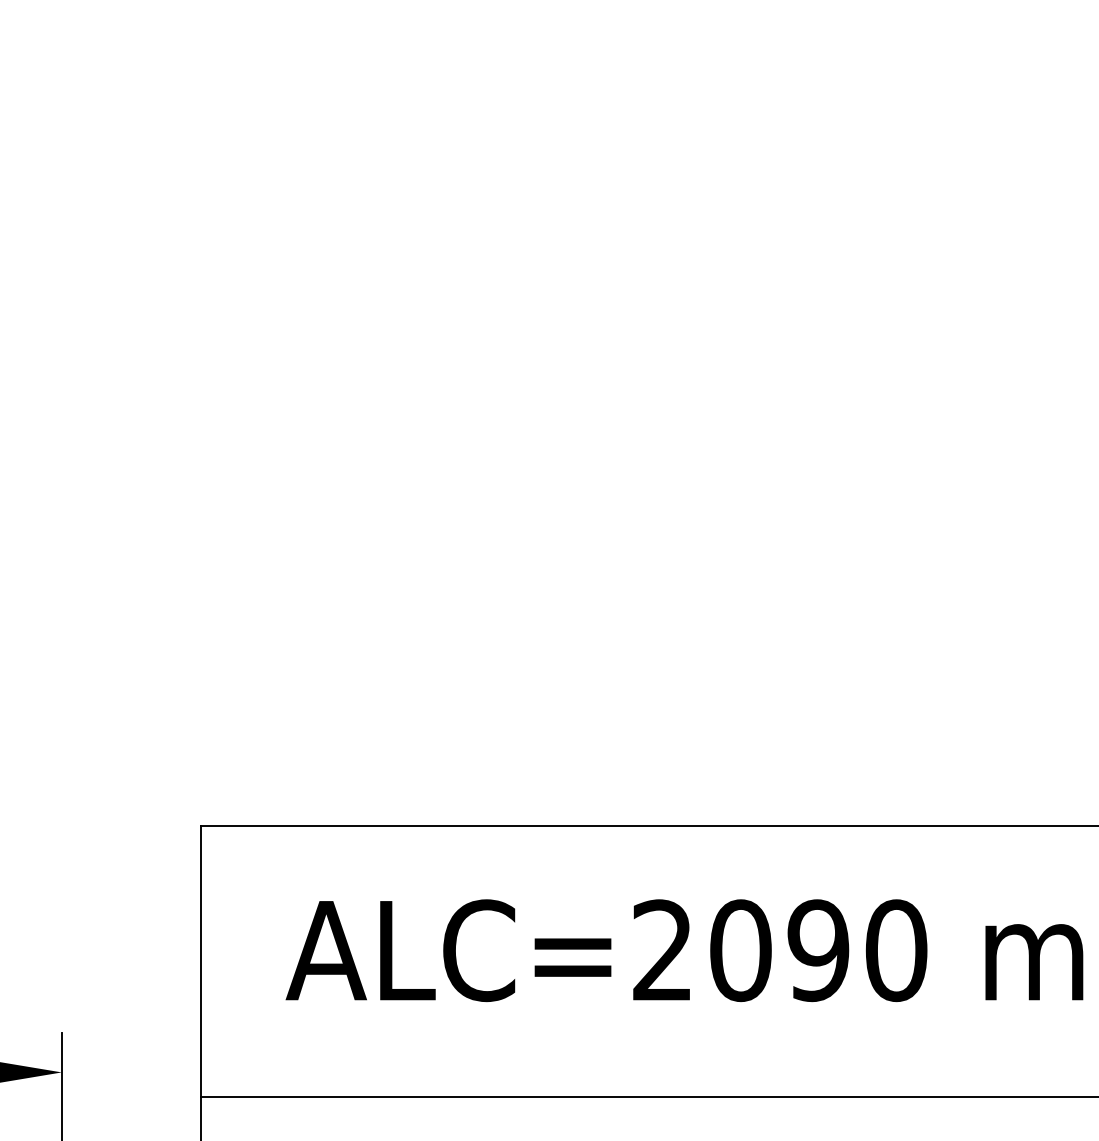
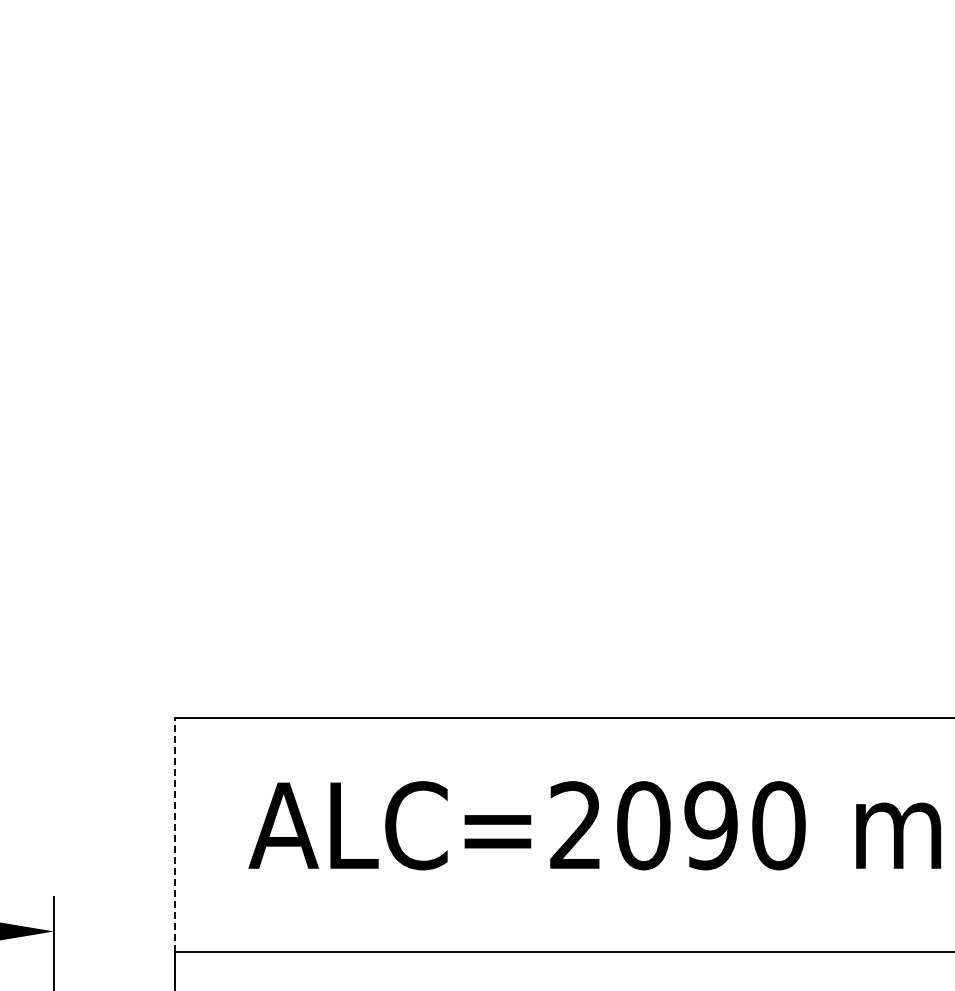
line: (200, 960) -> (174, 834), solid -> dashed

